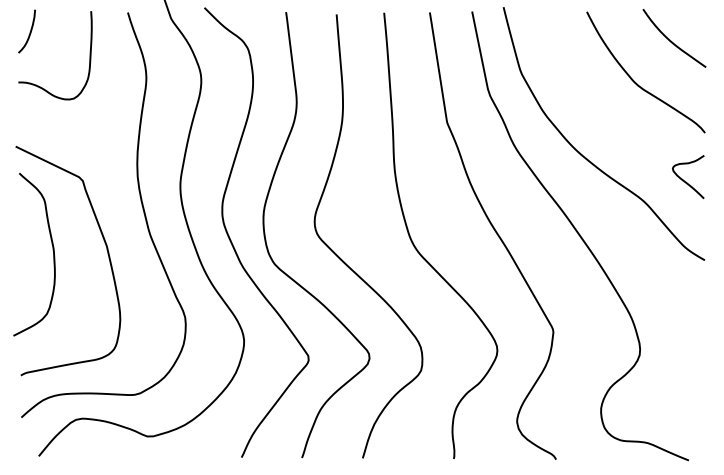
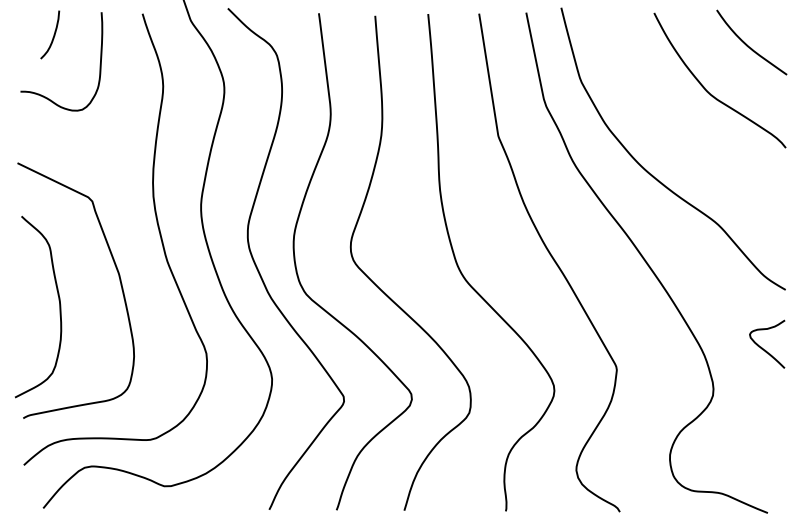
curve: (29, 32) -> (52, 36), moved
curve: (686, 181) -> (765, 349), moved
curve: (52, 250) -> (58, 302), moved

